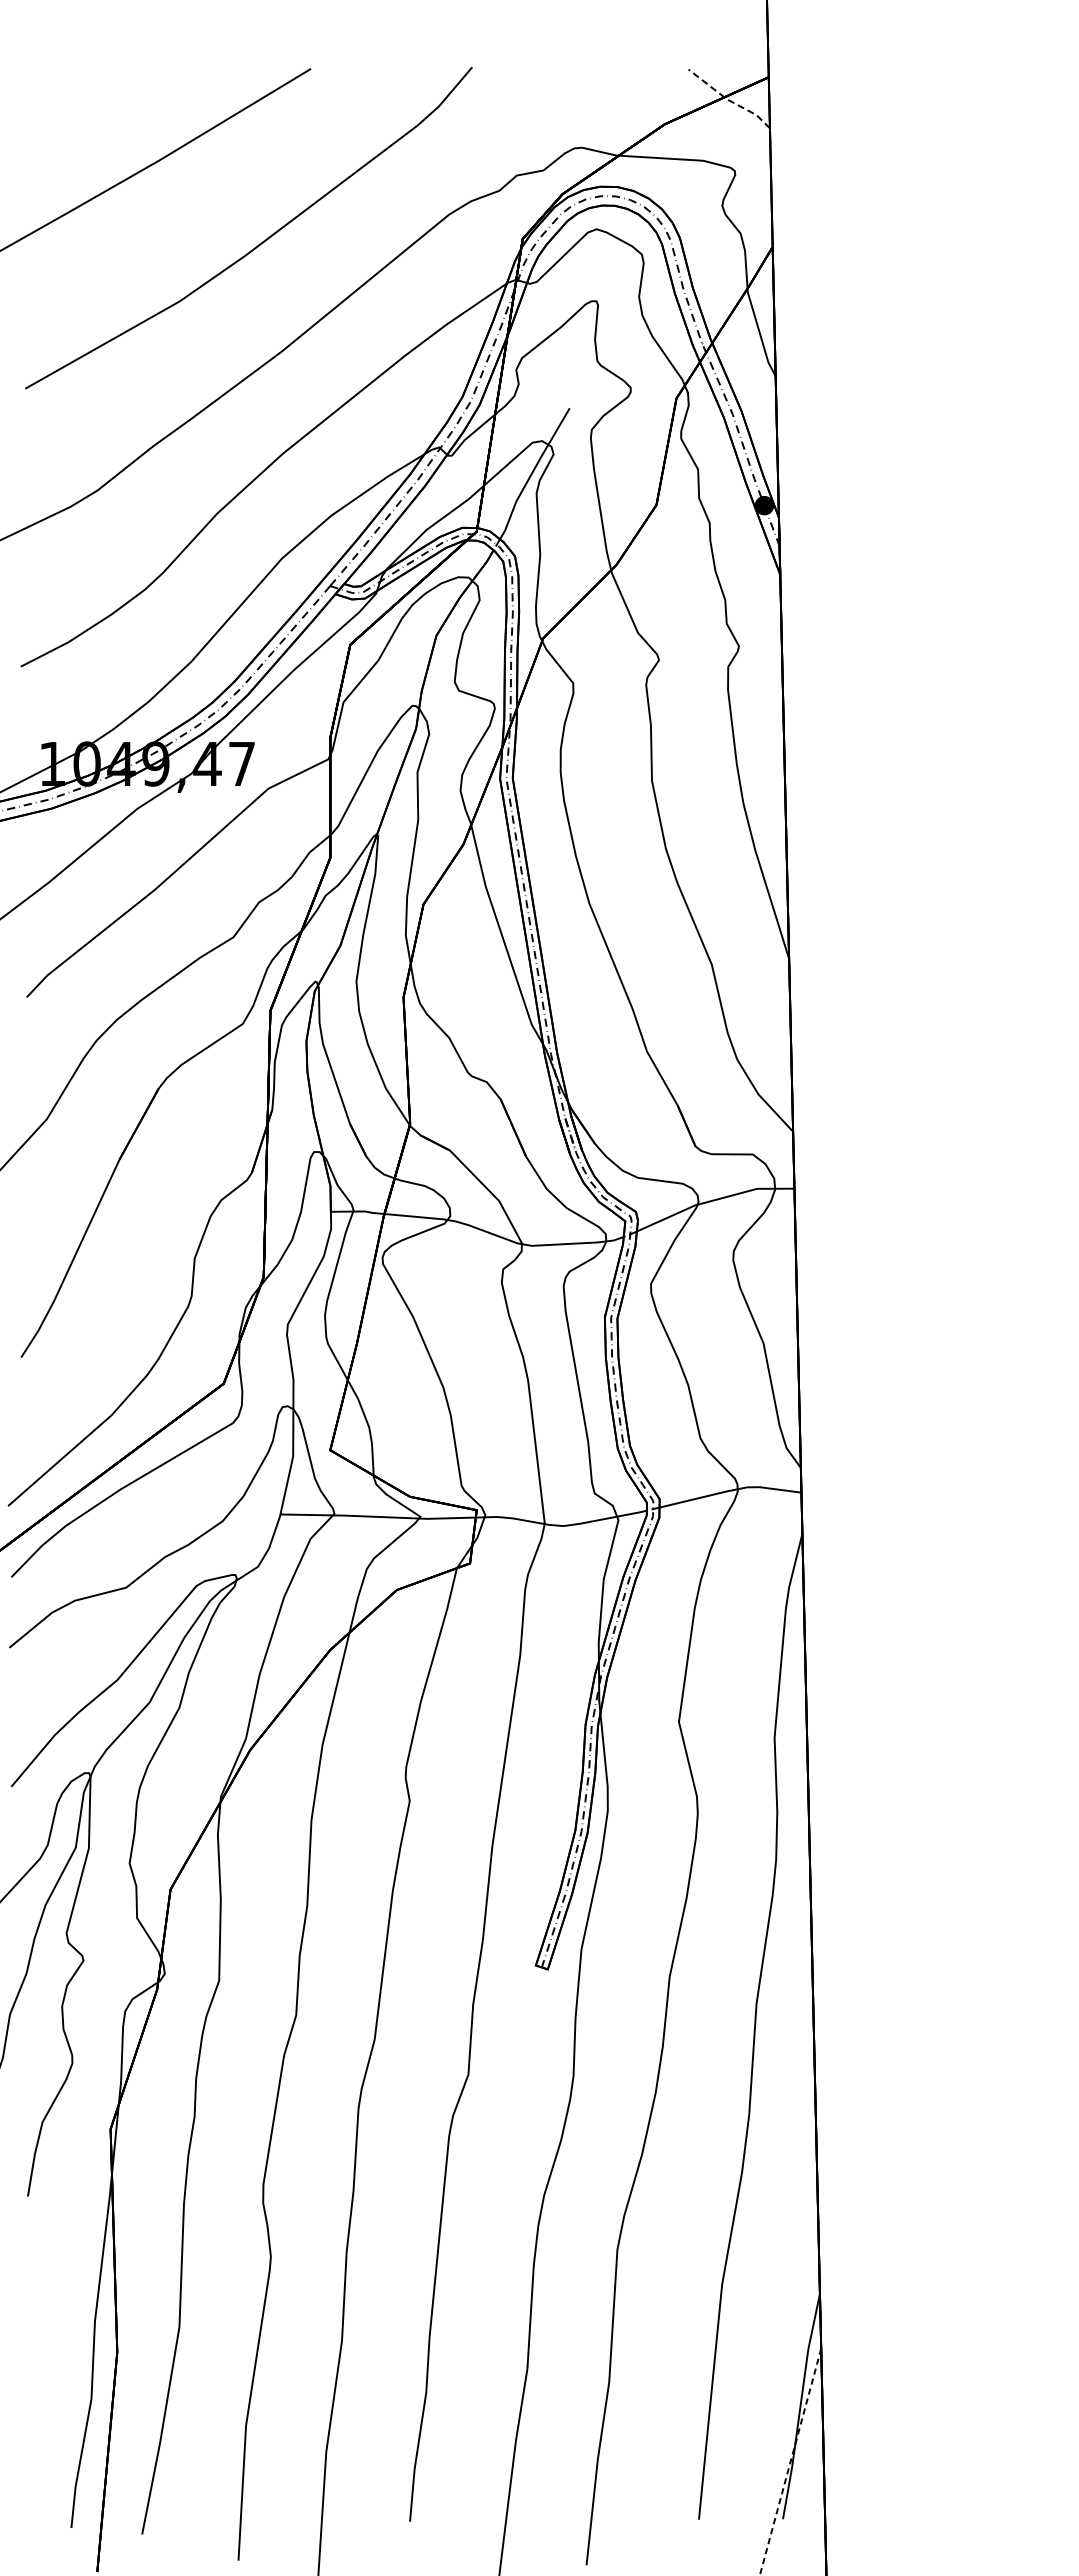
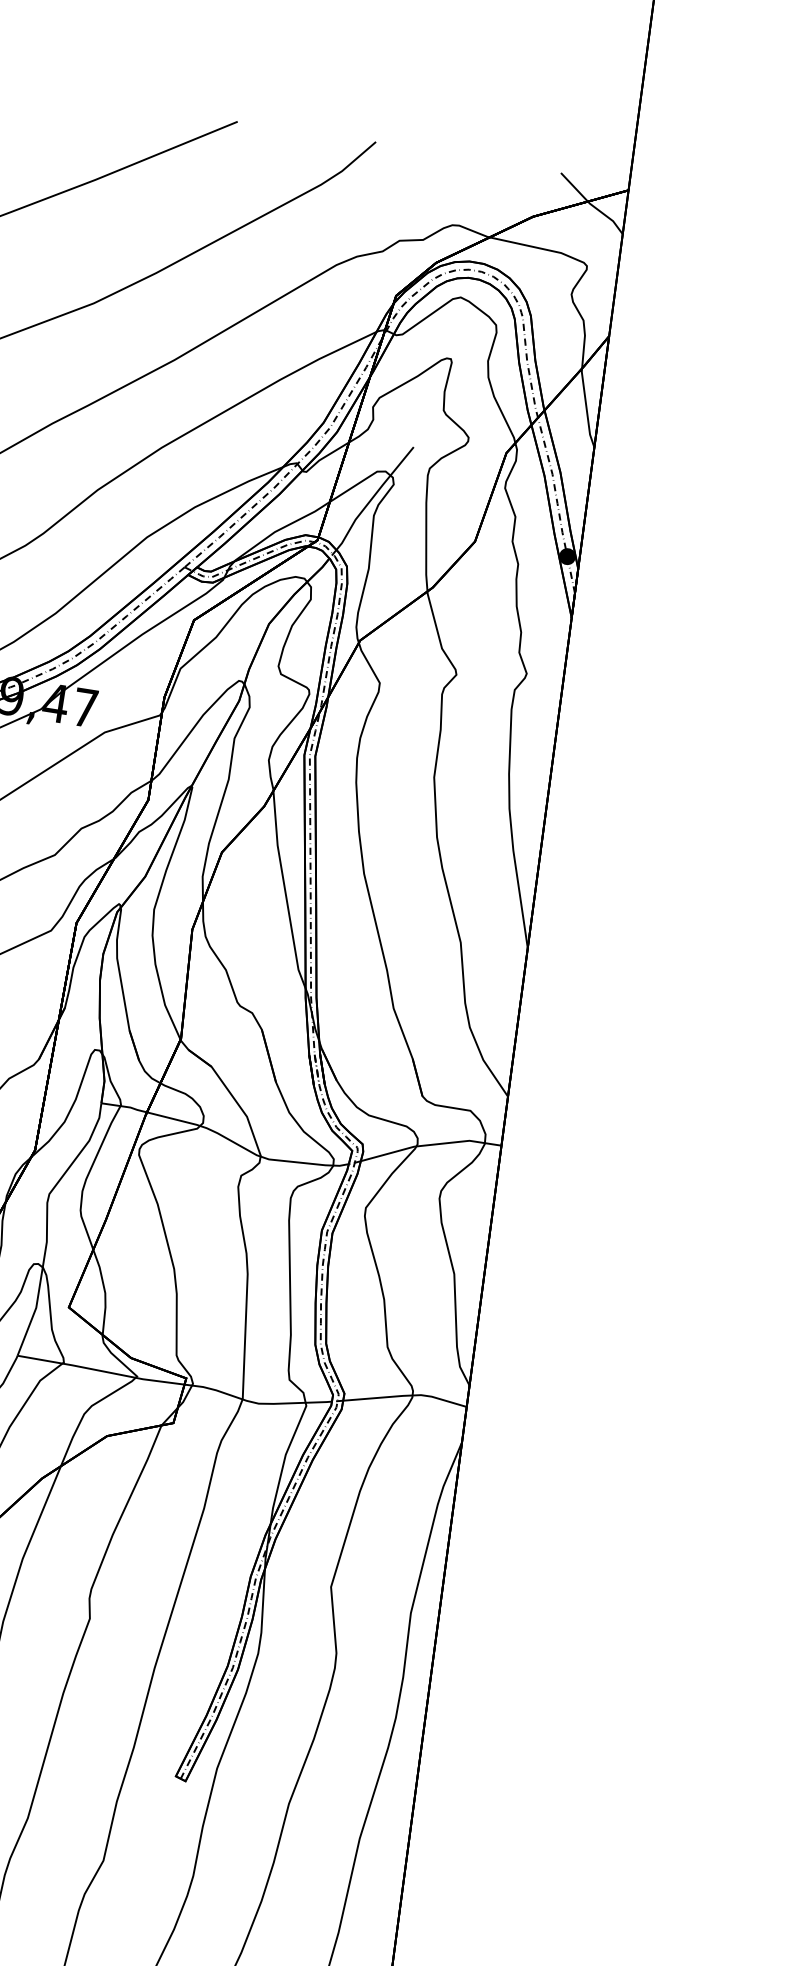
line: (728, 100) -> (590, 204), dashed -> solid

